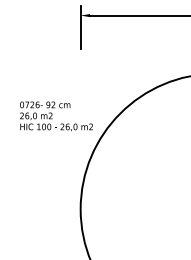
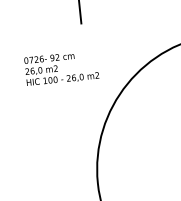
text: (56, 116) -> (61, 68), moved

